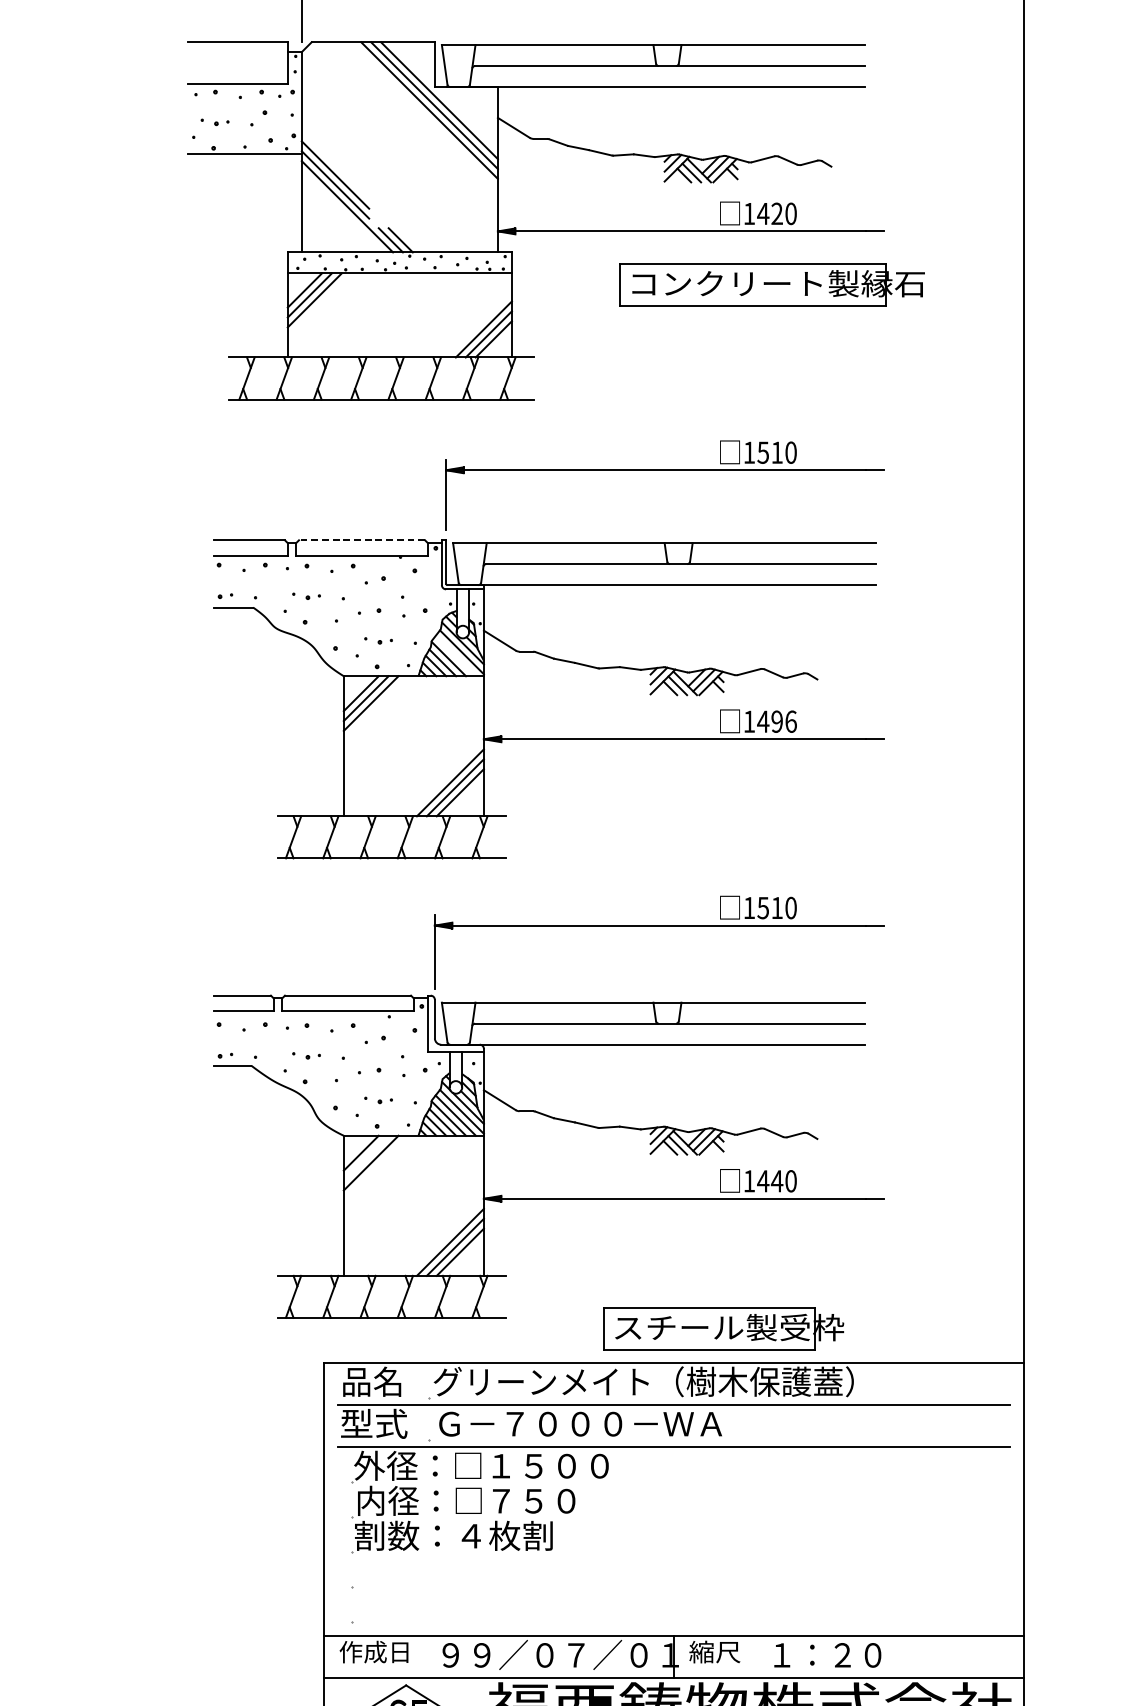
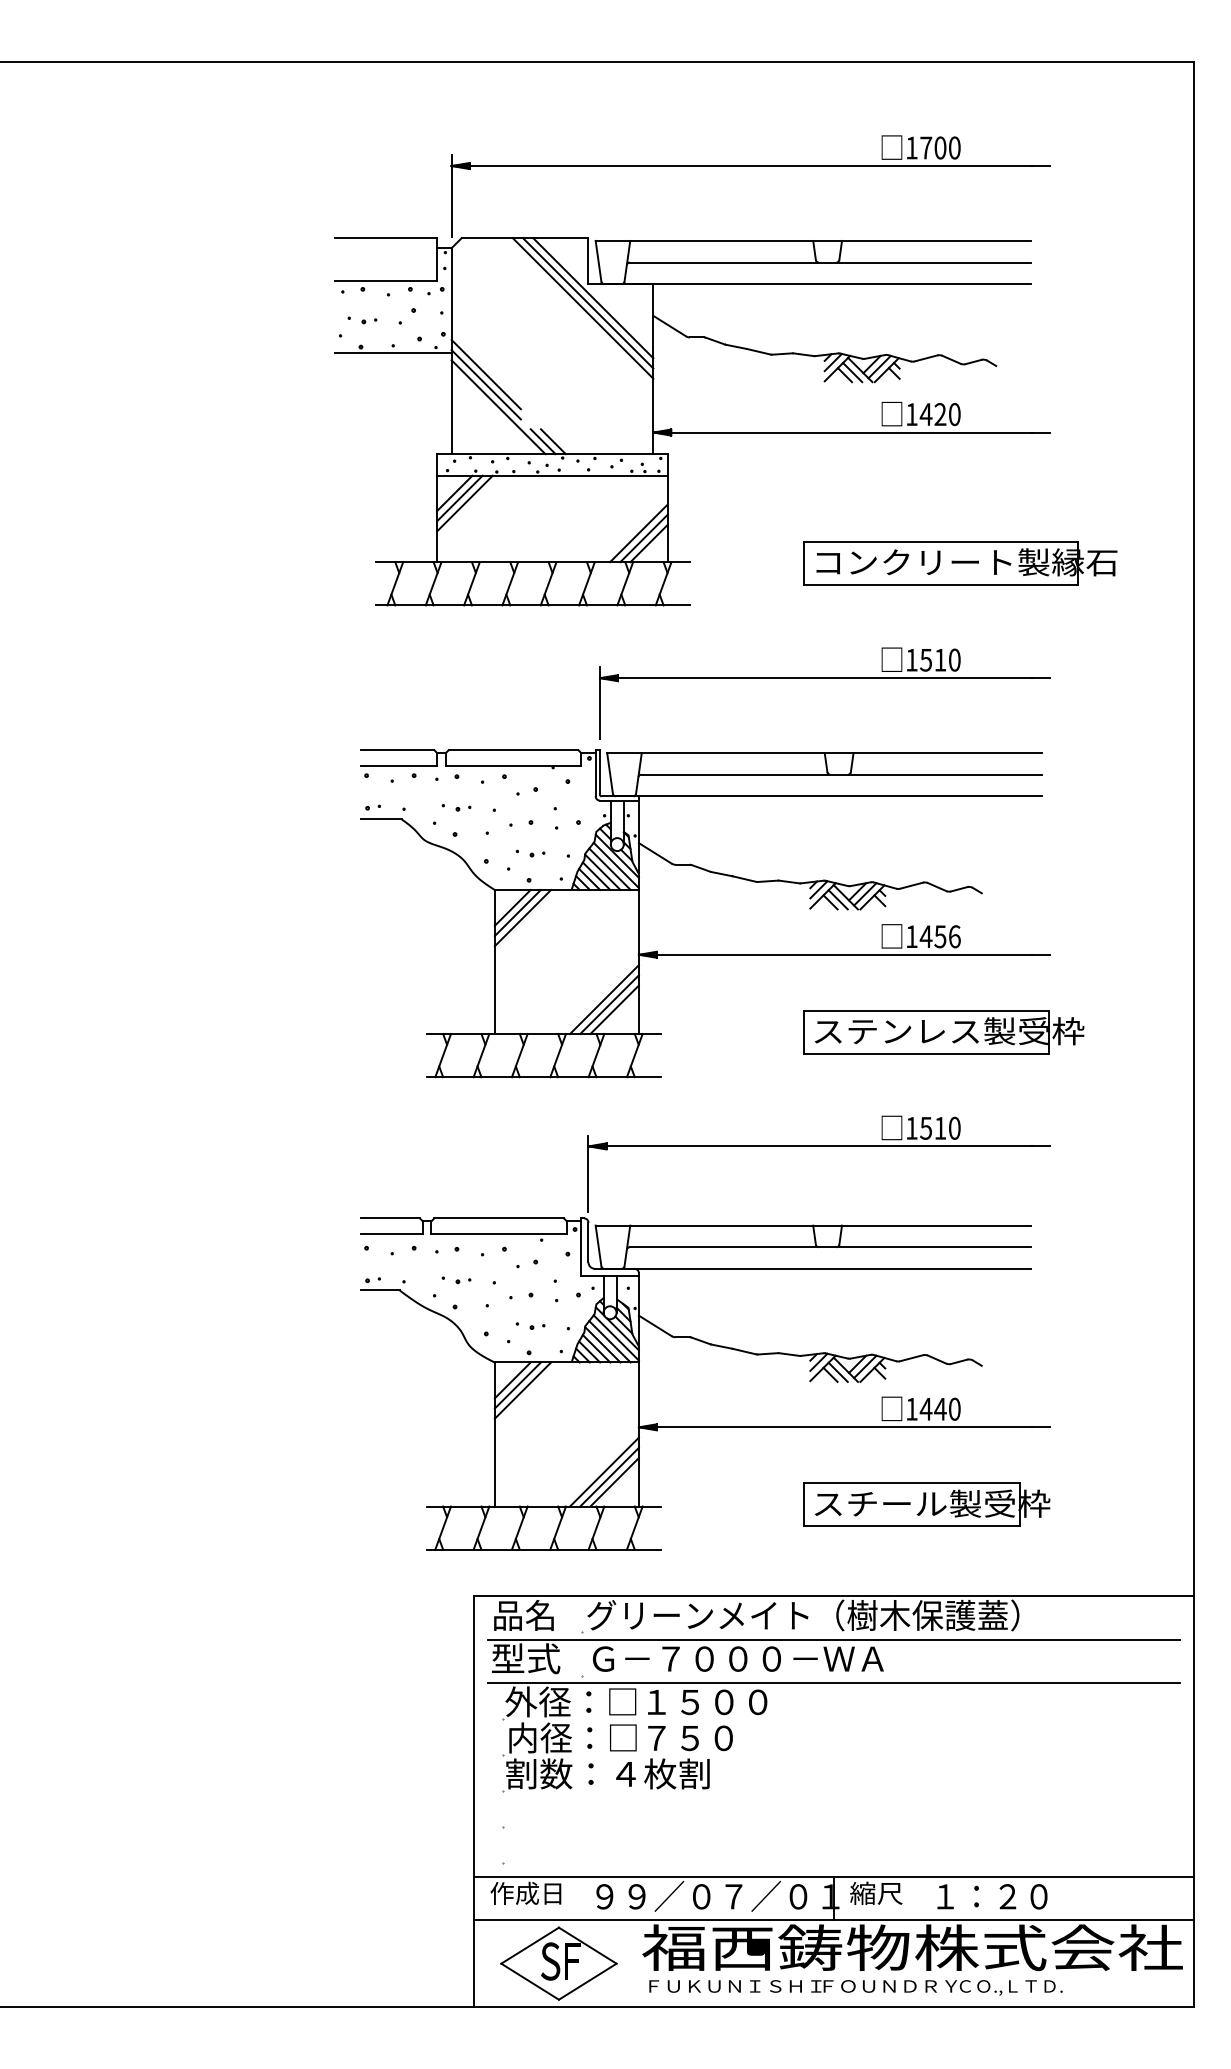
part: (772, 284) -> (960, 563), moved
line: (361, 540) -> (513, 750), dashed -> solid
line: (455, 655) -> (609, 868), added
text: (777, 721) -> (940, 936), 1496 -> 1456
part: (780, 814) -> (943, 1032), added
line: (365, 1158) -> (517, 1385), added
part: (723, 1328) -> (926, 1504), moved

